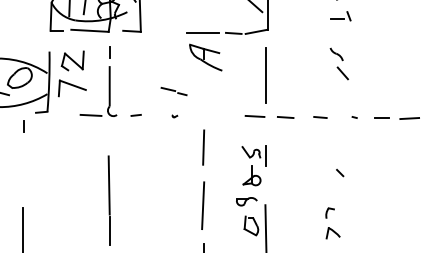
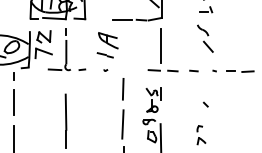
part: (205, 57) -> (108, 40), moved
part: (339, 63) -> (205, 38), size x1.43
line: (24, 167) -> (14, 101), added

